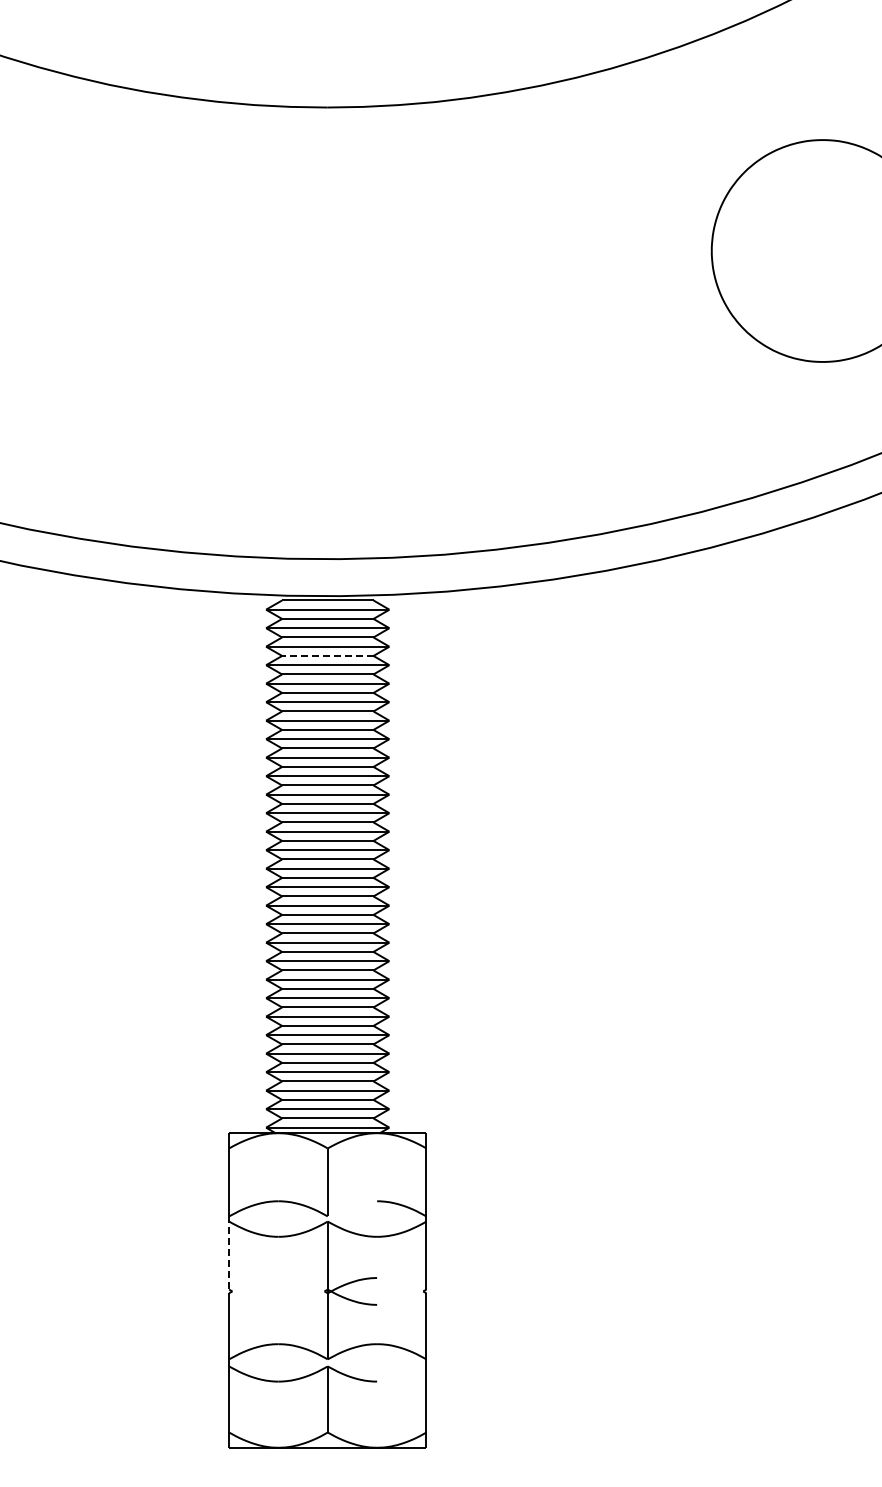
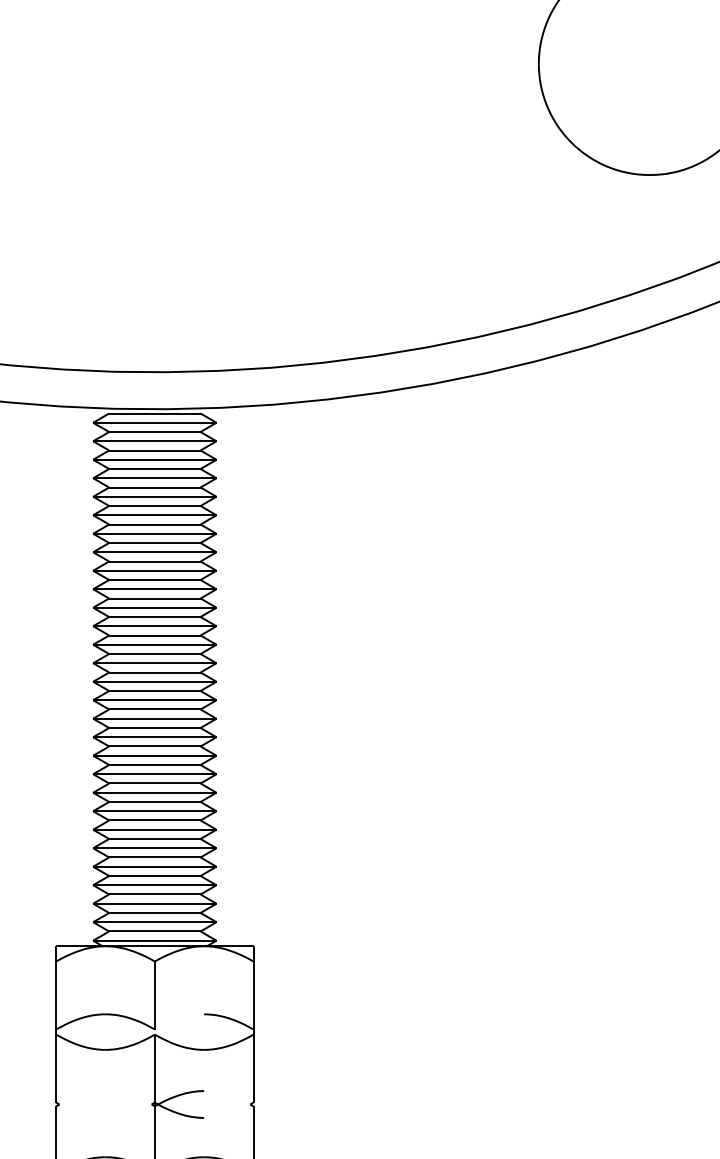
line: (327, 655) -> (154, 468), dashed -> solid
line: (229, 1253) -> (56, 1066), dashed -> solid

